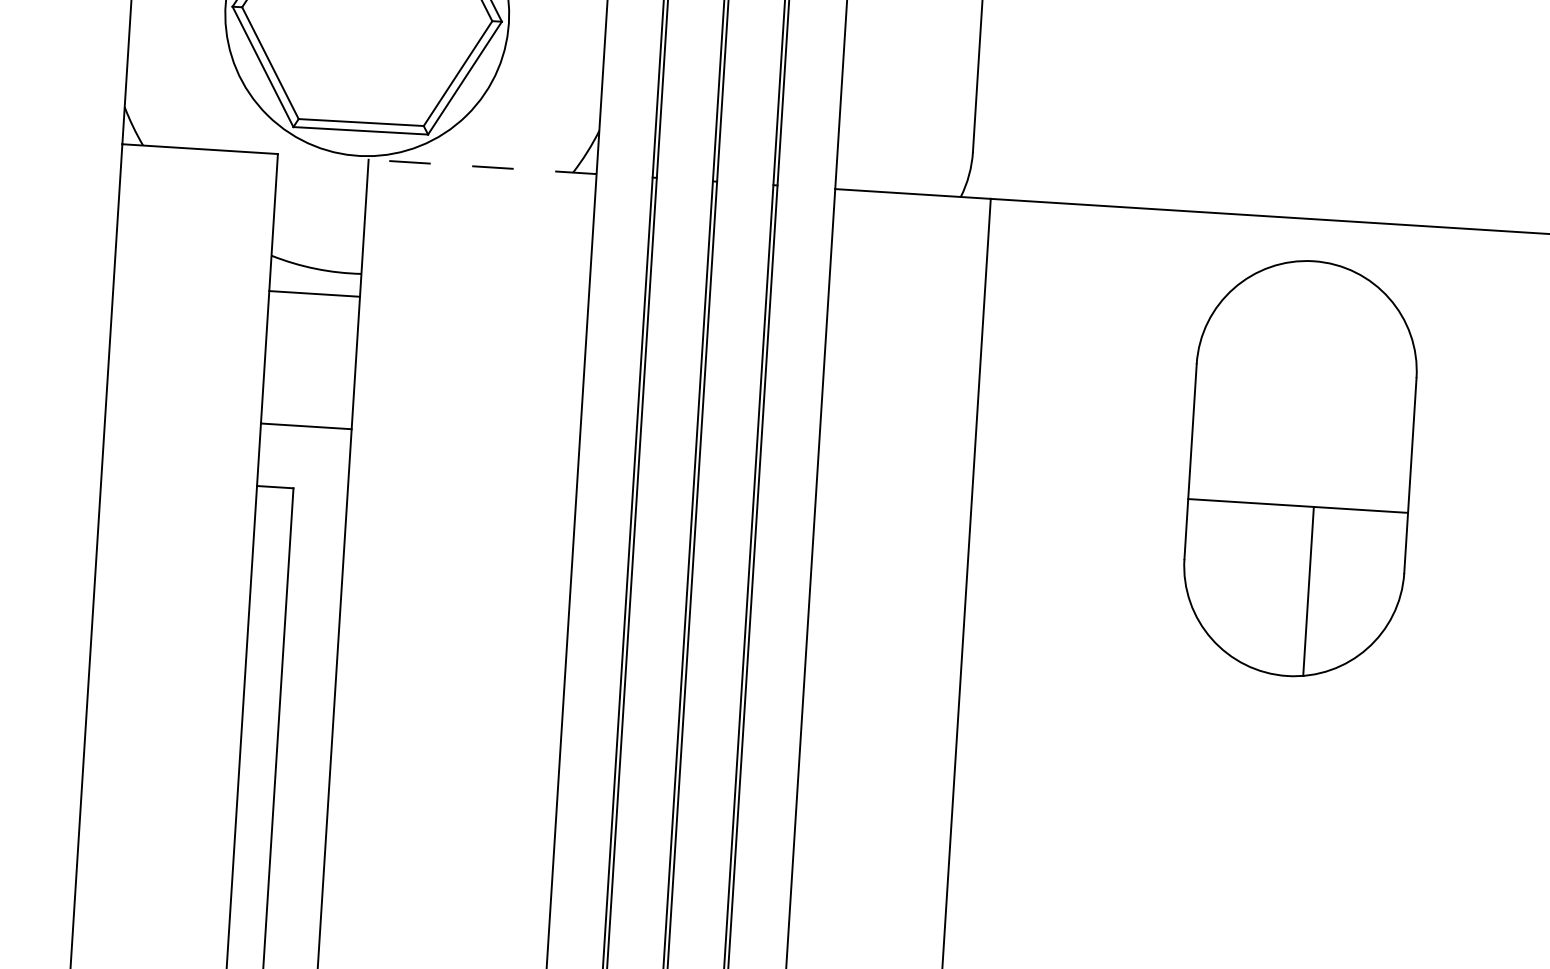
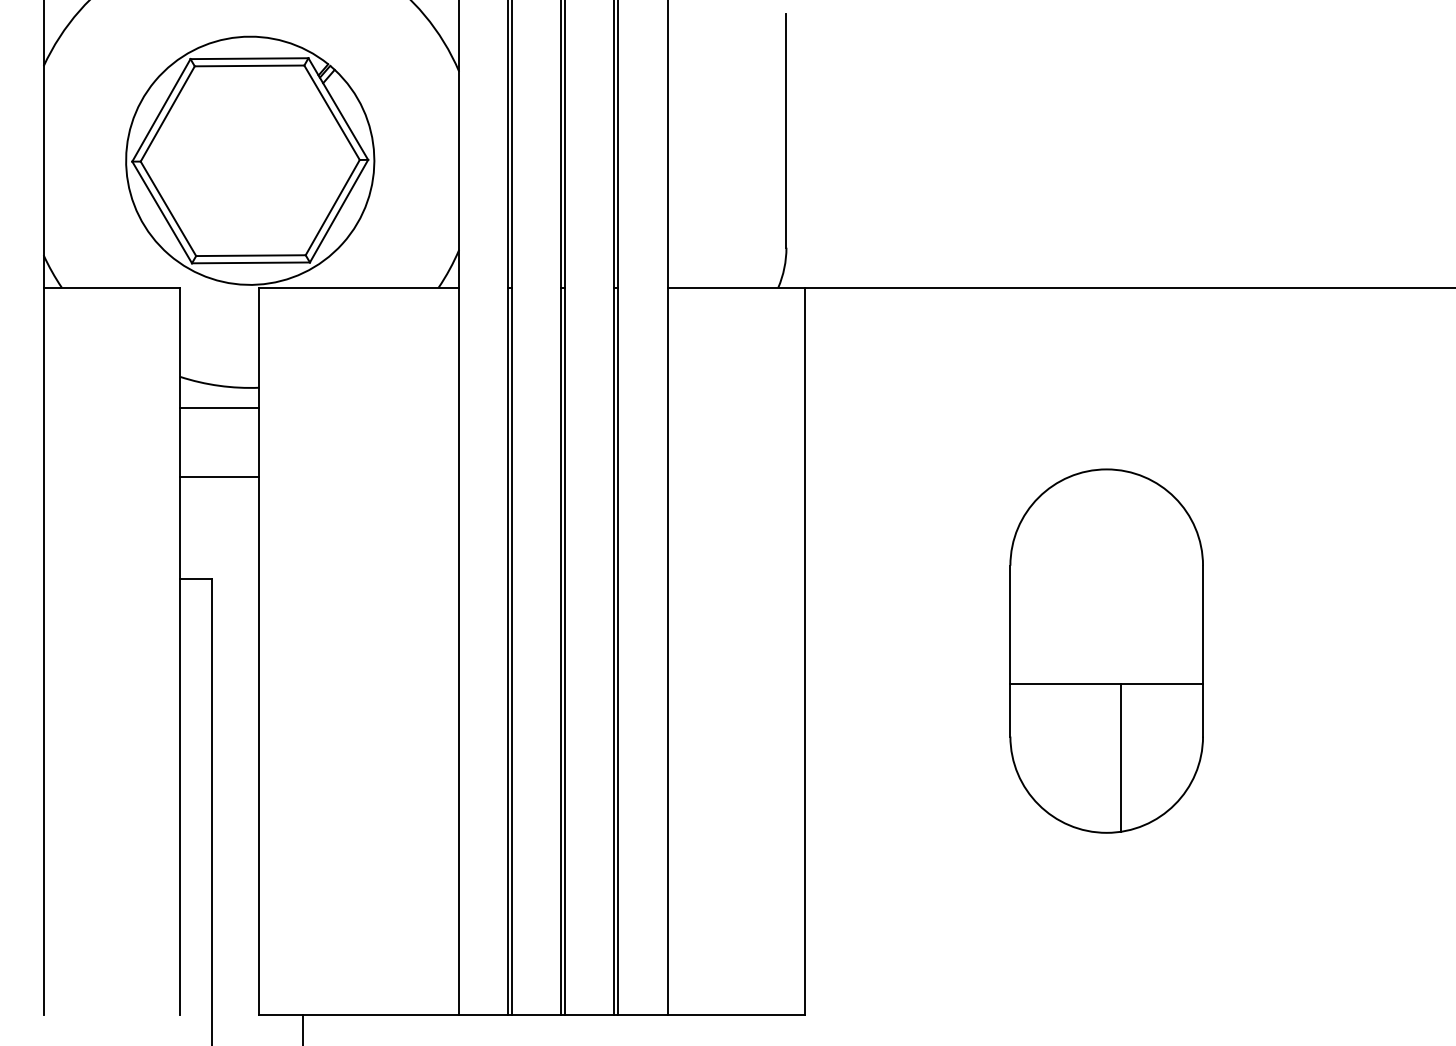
line: (482, 166) -> (359, 287), dashed -> solid
line: (306, 425) -> (219, 476), moved
part: (1300, 467) -> (1106, 650), moved

